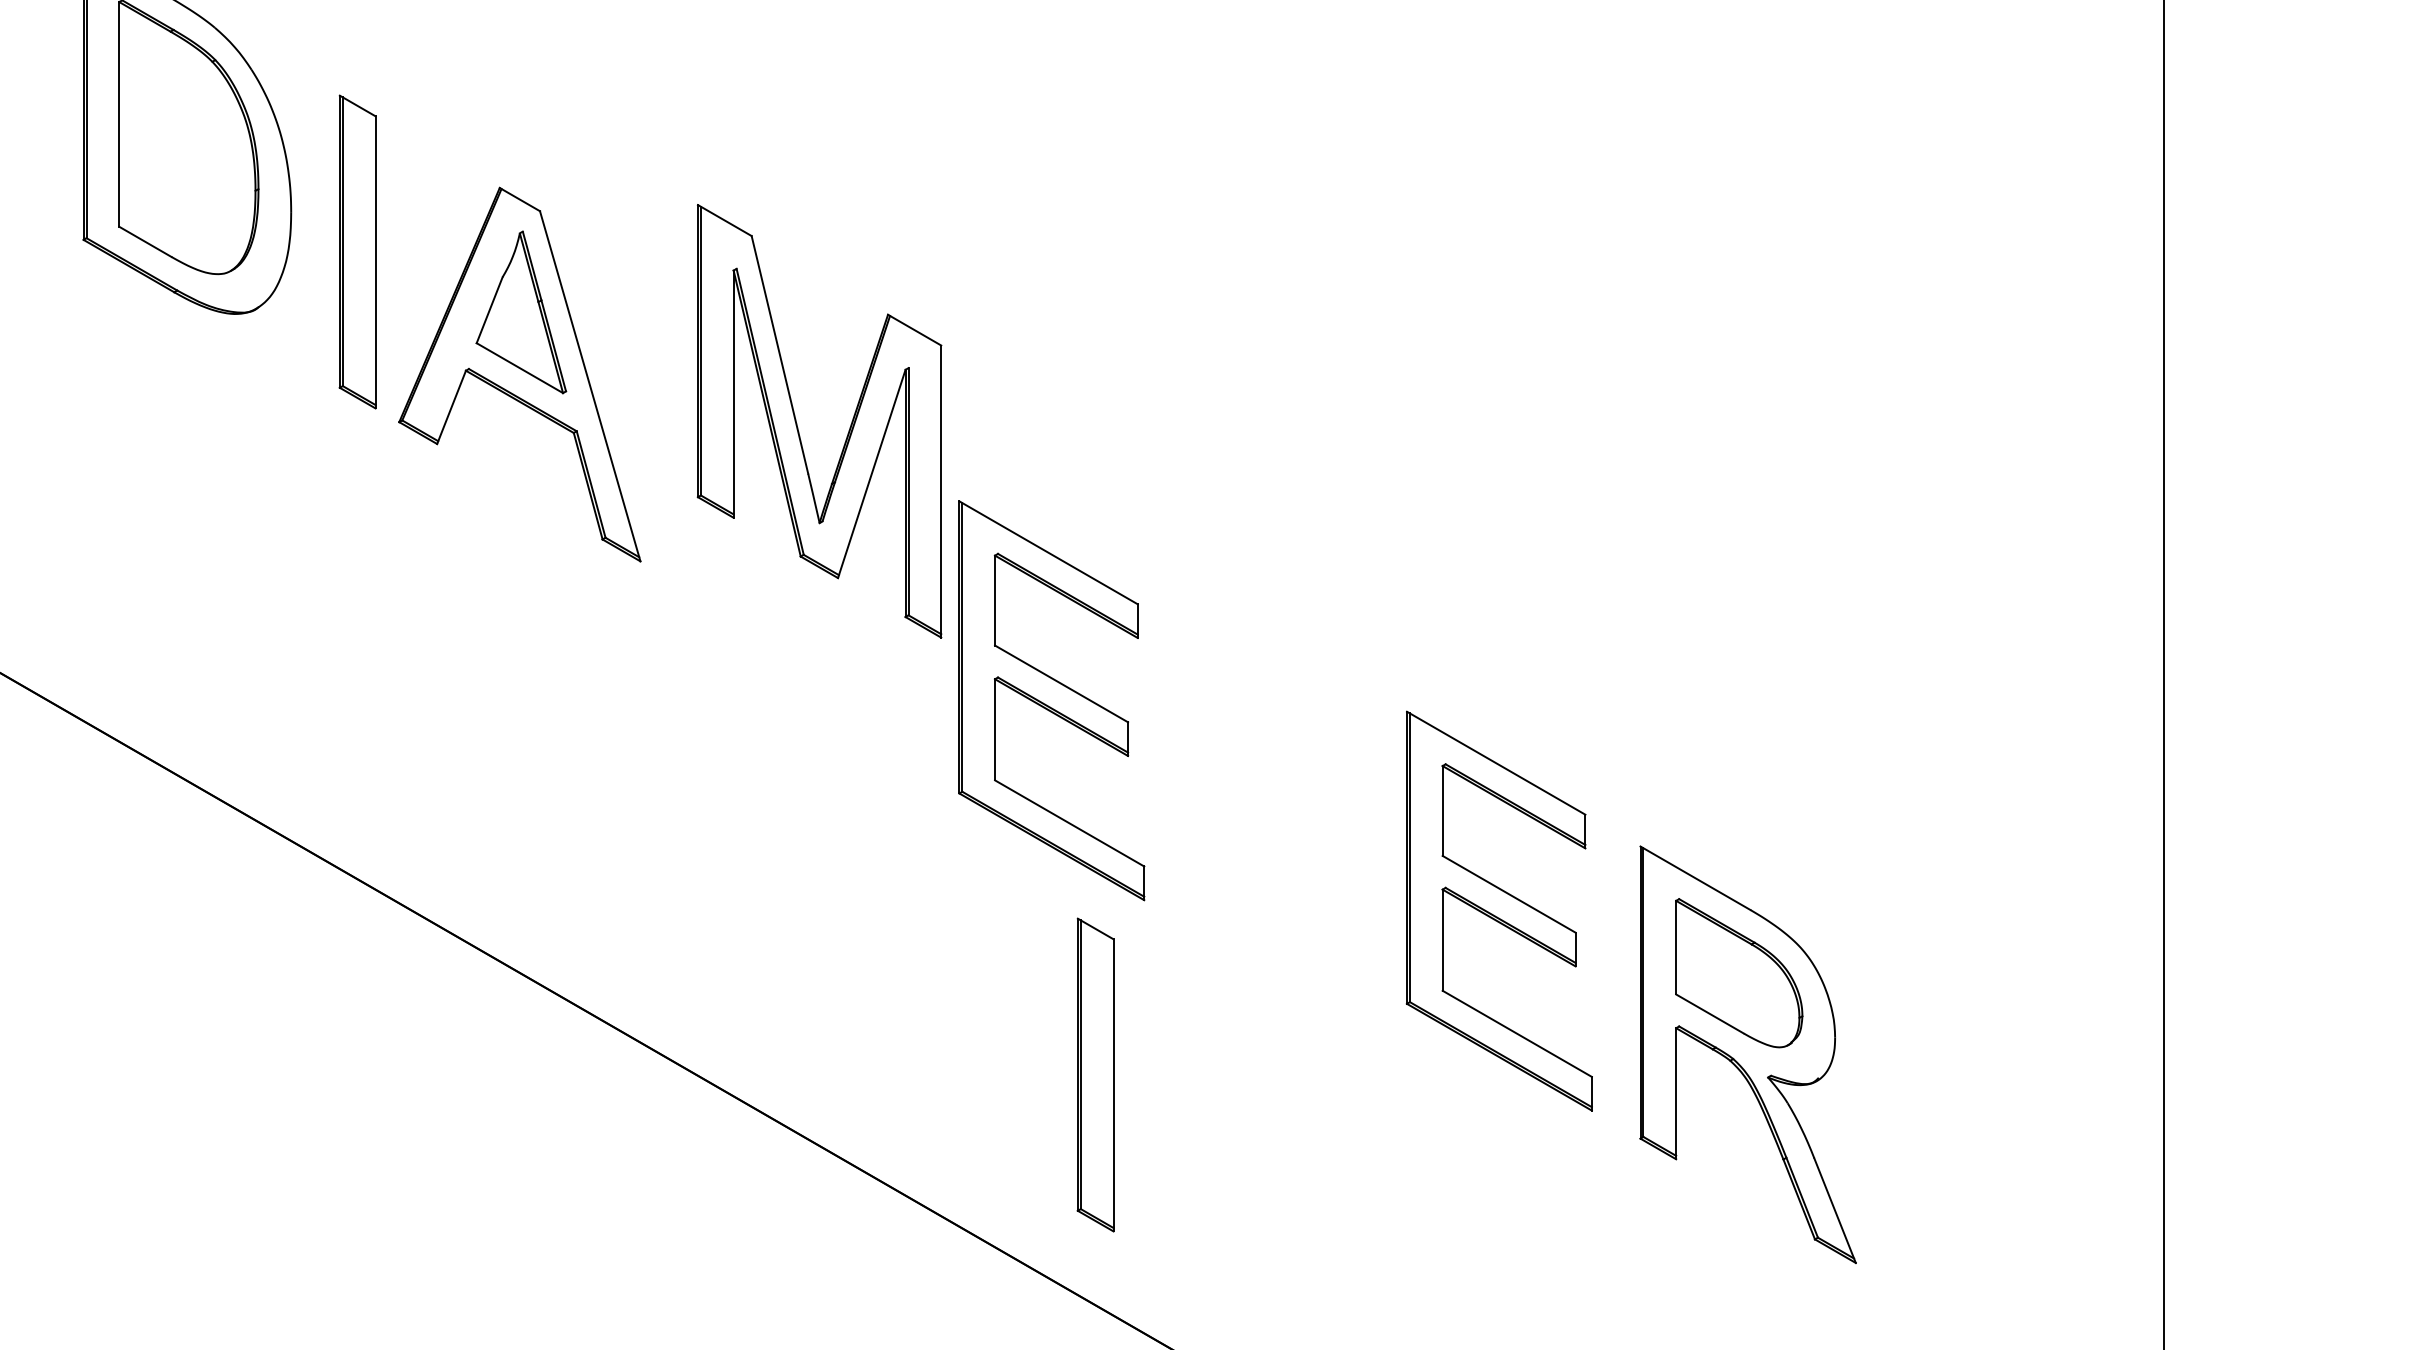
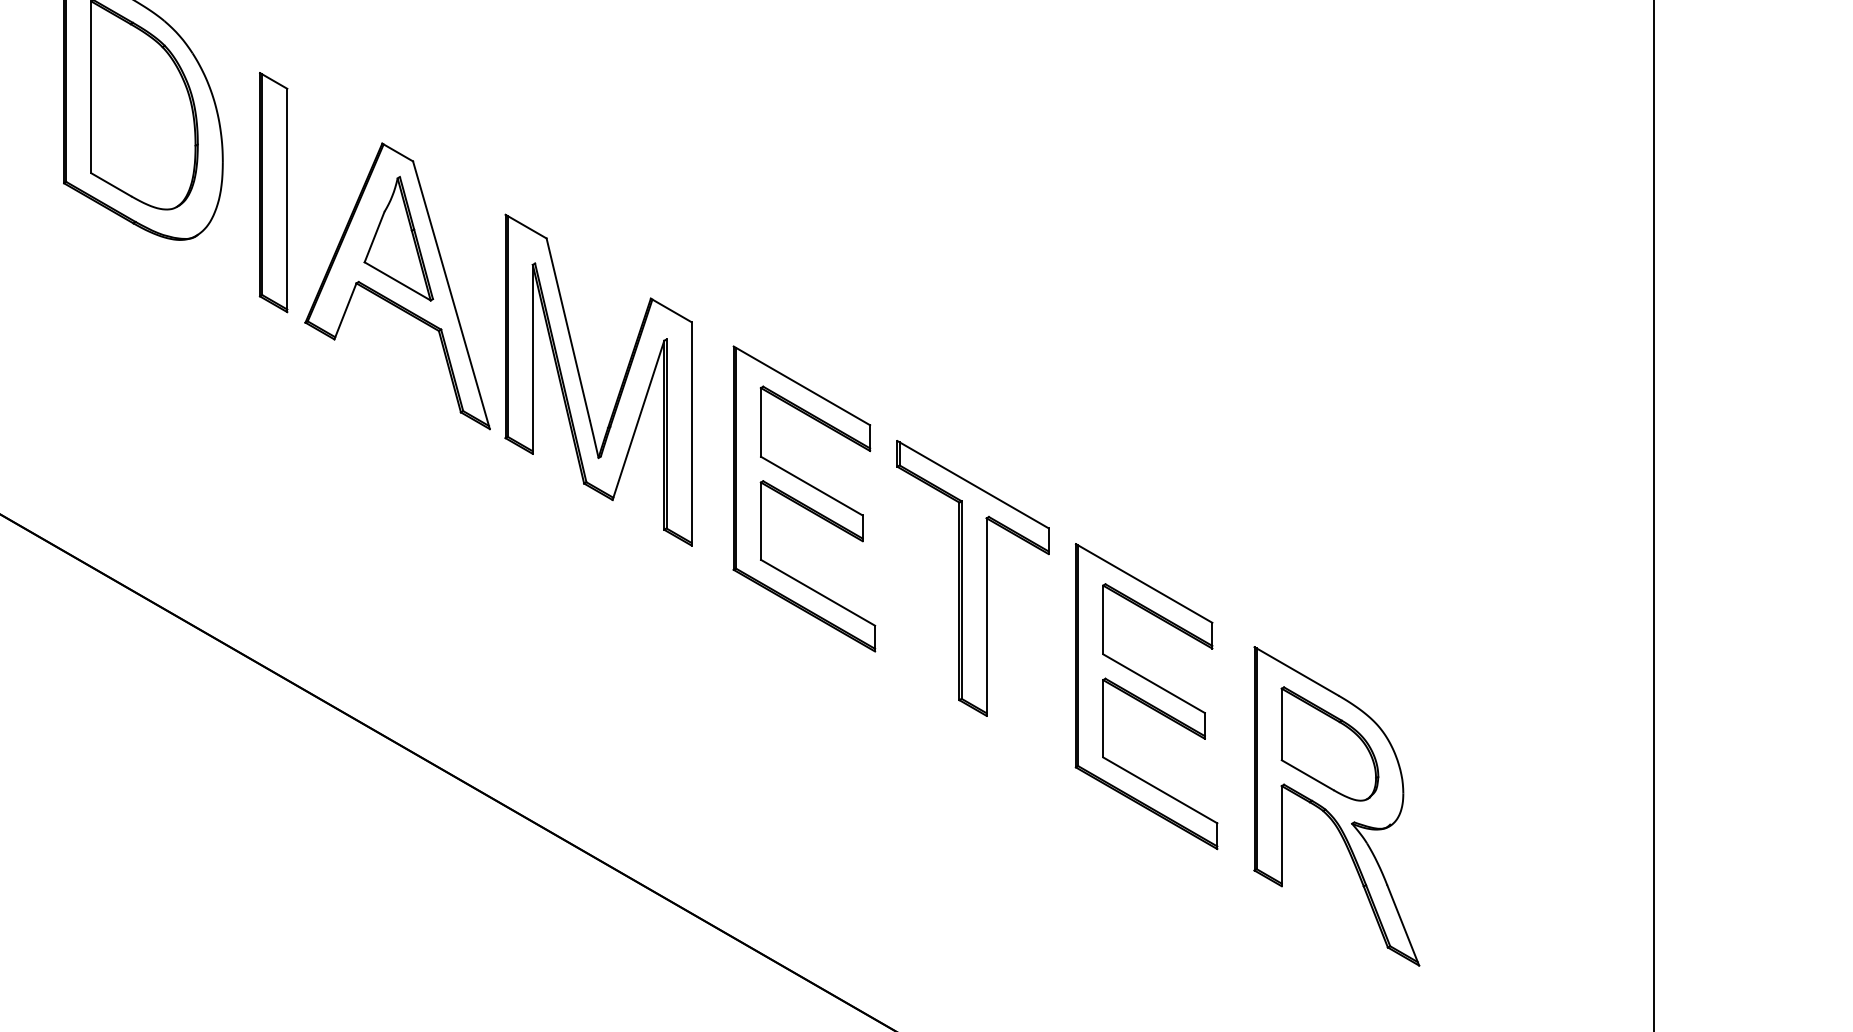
part: (798, 427) -> (582, 384), moved
part: (1051, 700) -> (804, 498), moved
part: (1272, 756) -> (973, 578), added
part: (1095, 1074) -> (837, 821), removed

